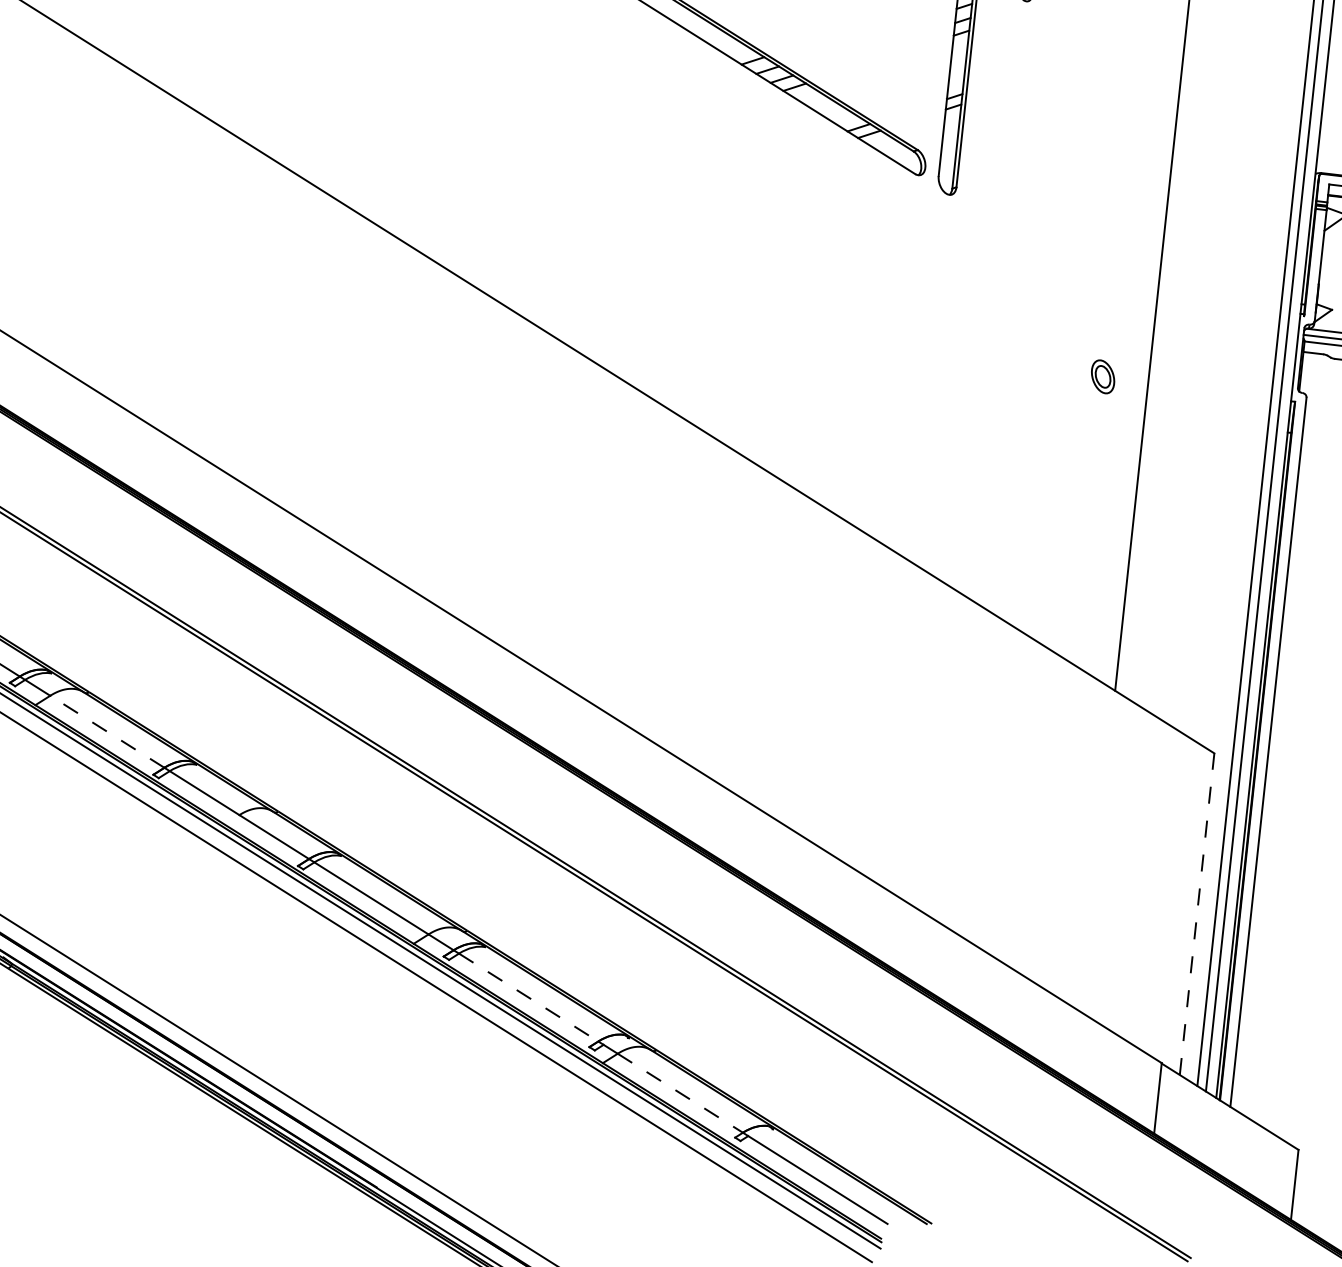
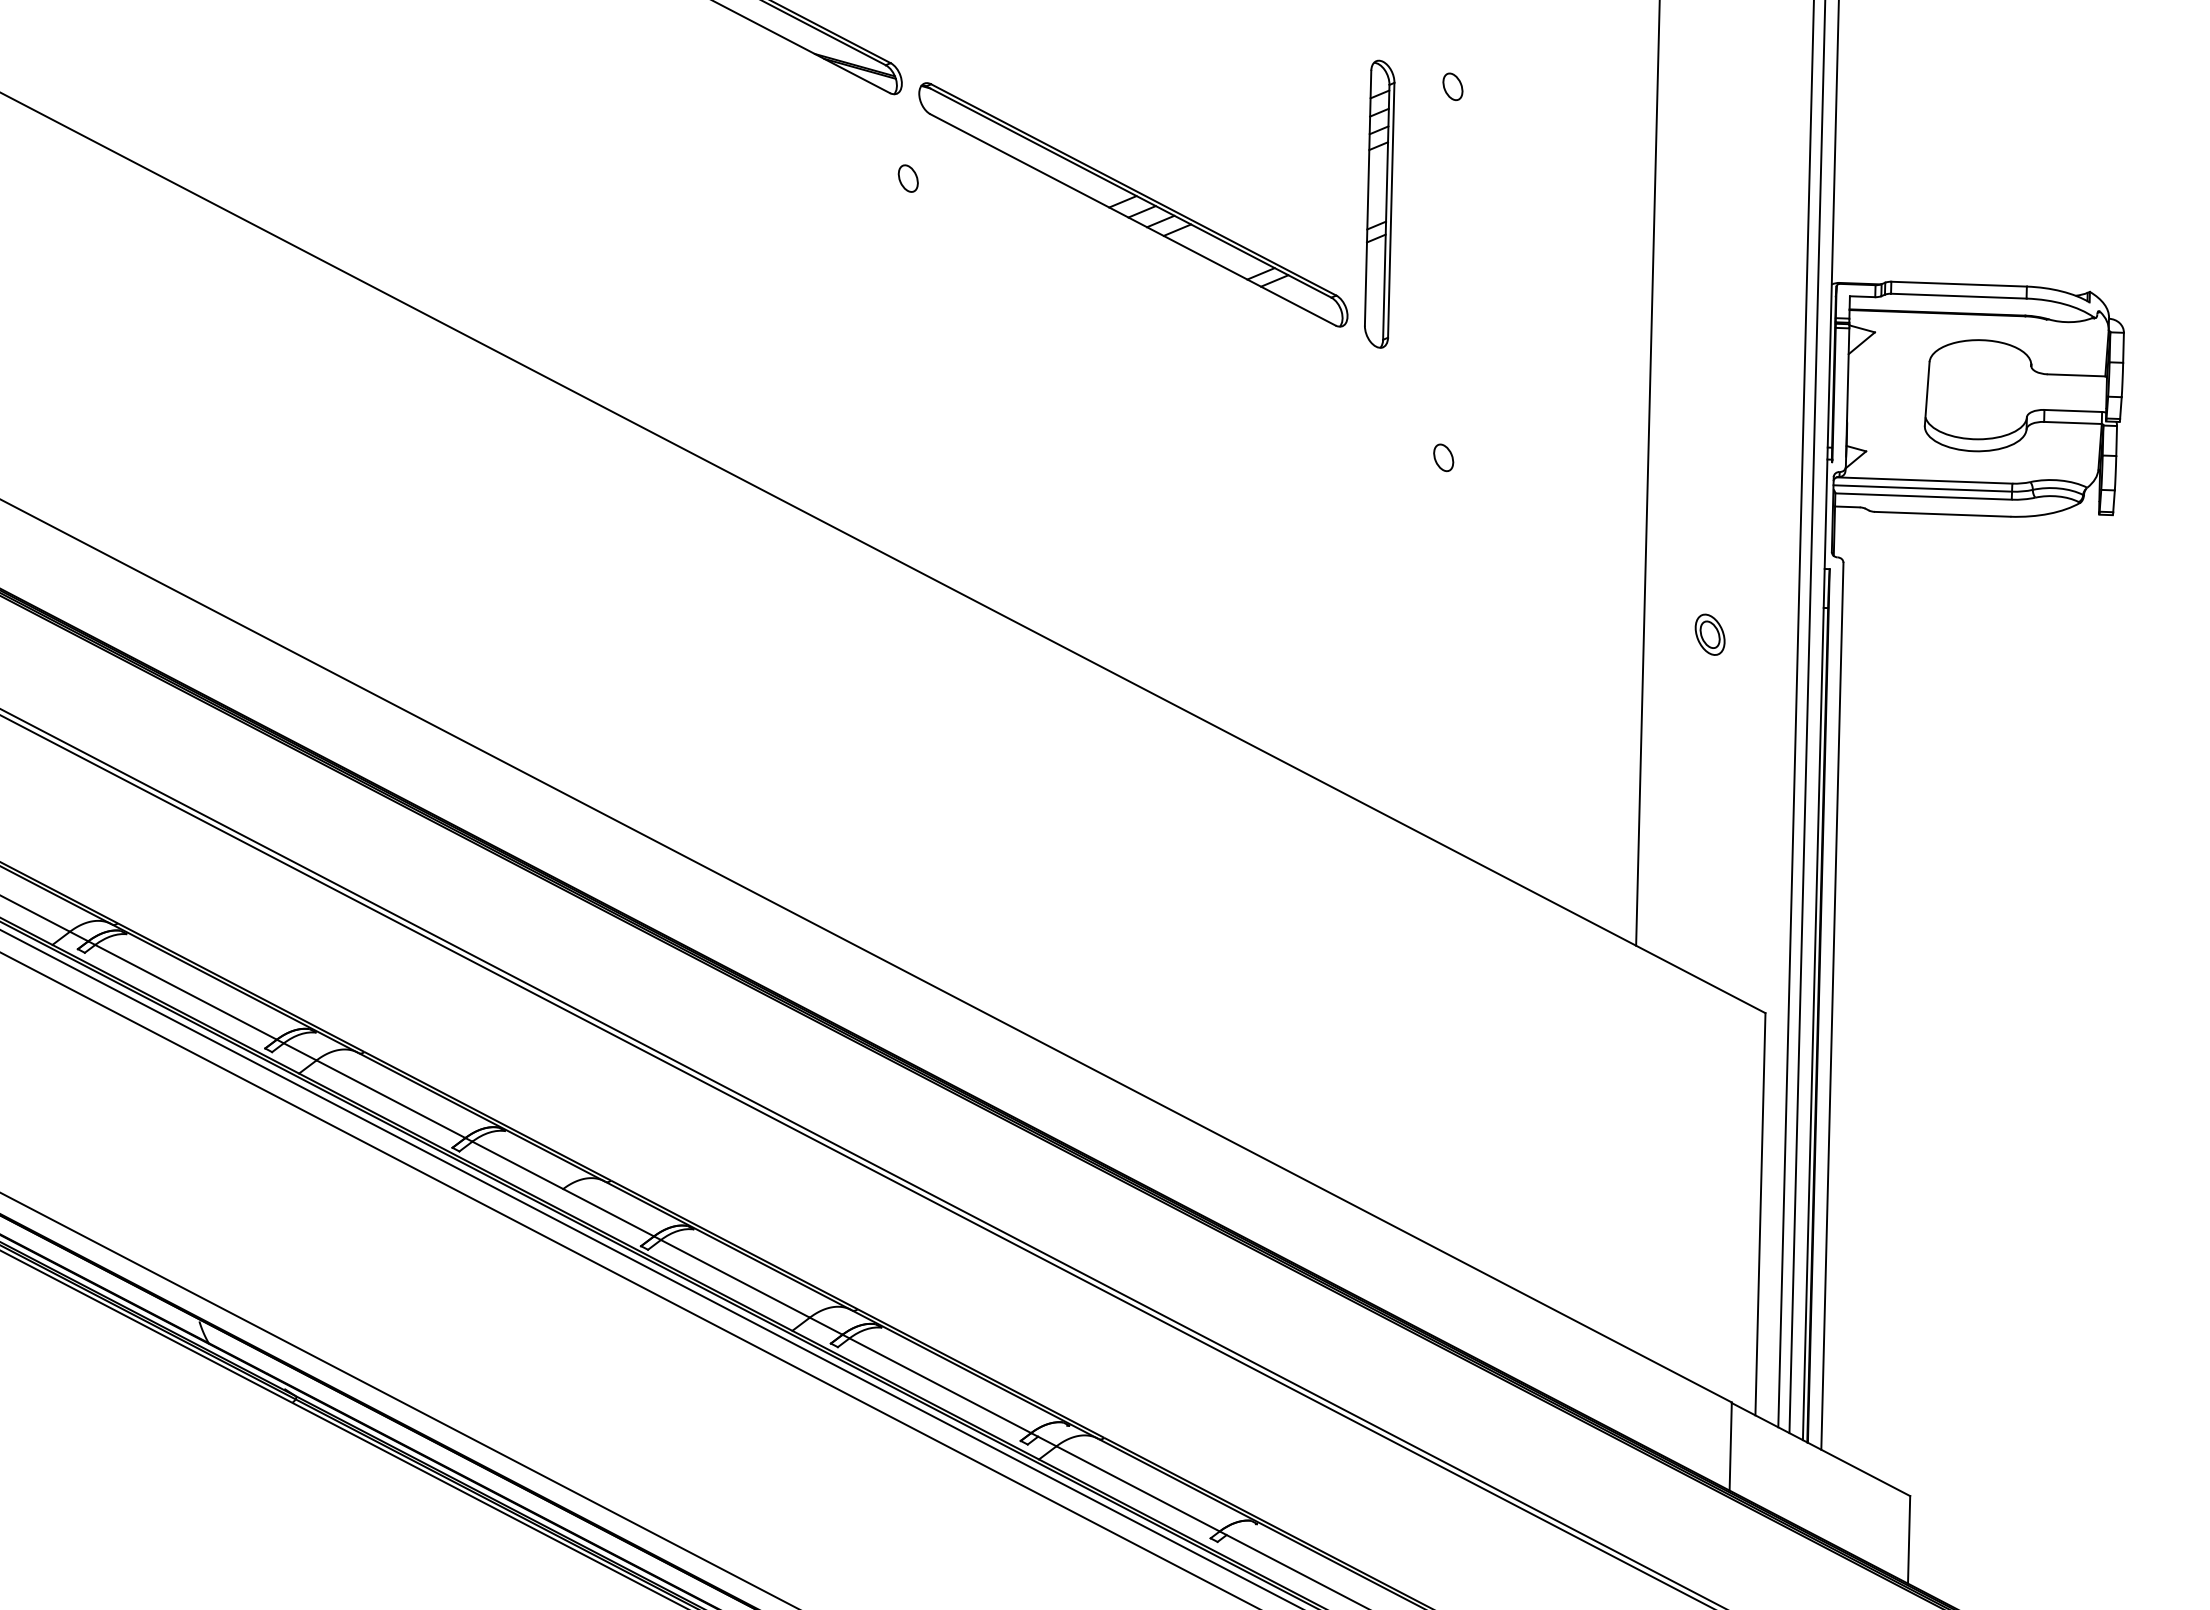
part: (581, 28) -> (907, 178), added
part: (992, 286) -> (1443, 457), added
part: (1102, 376) -> (1709, 634), moved
line: (107, 732) -> (391, 1099), dashed -> solid
line: (1197, 913) -> (1760, 1213), dashed -> solid
line: (528, 997) -> (940, 1385), dashed -> solid
line: (680, 1093) -> (1138, 1489), dashed -> solid

